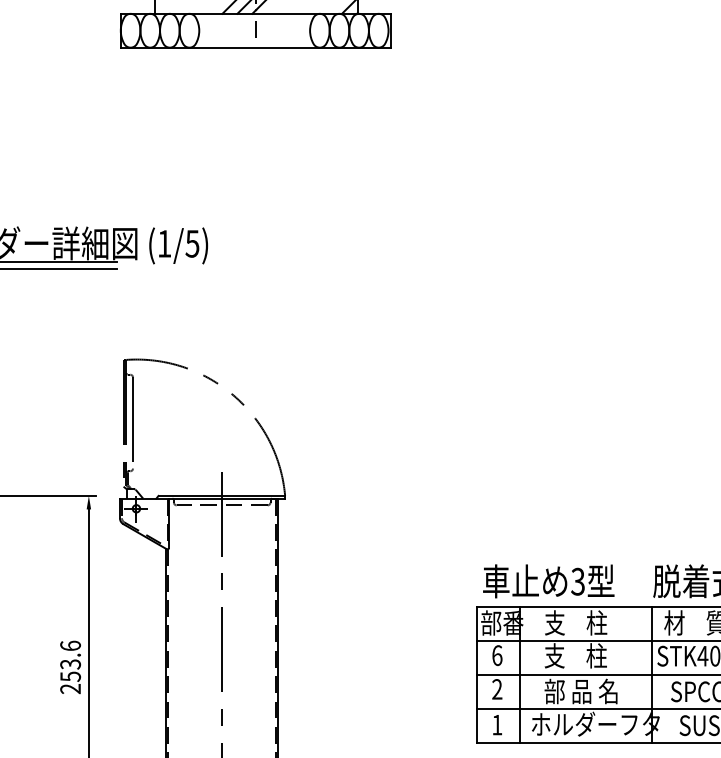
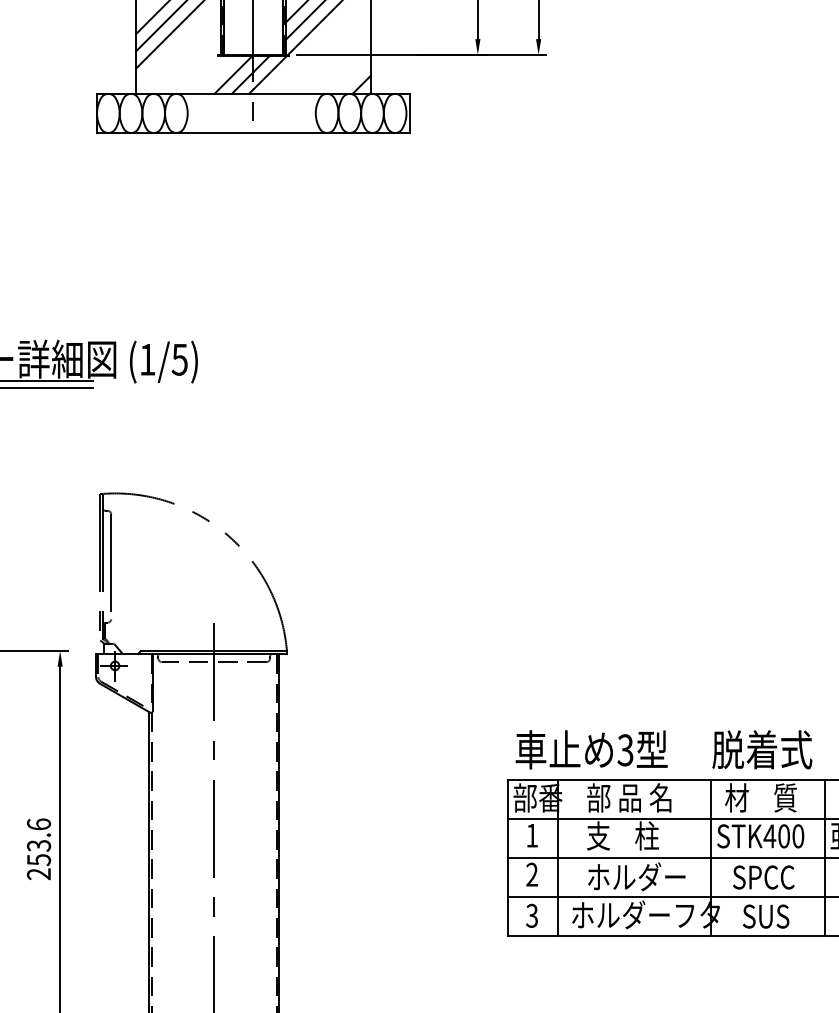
text: (581, 622) -> (629, 797), 支    柱 -> 部 品 名
text: (497, 655) -> (532, 835), 6 -> 1
text: (586, 690) -> (635, 876), 部 品 名 -> ホルダー
text: (496, 724) -> (531, 915), 1 -> 3

